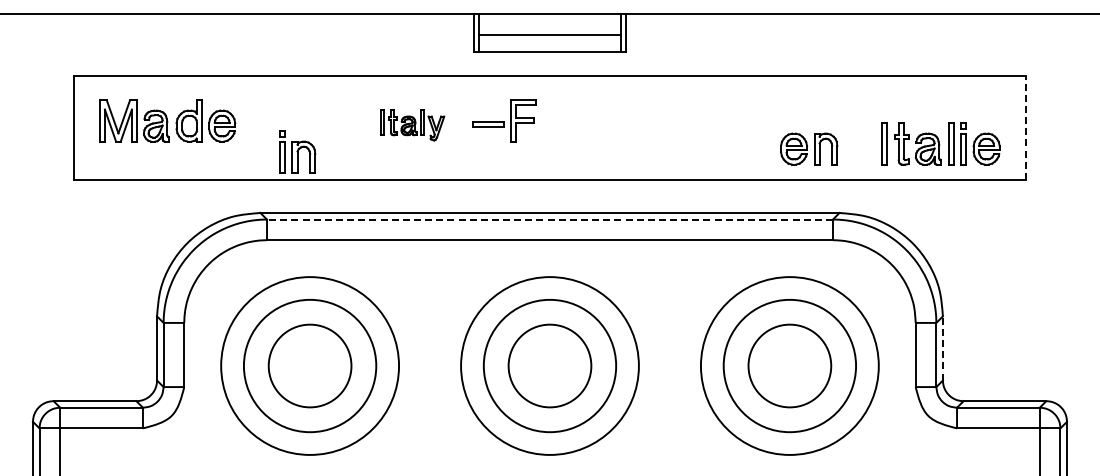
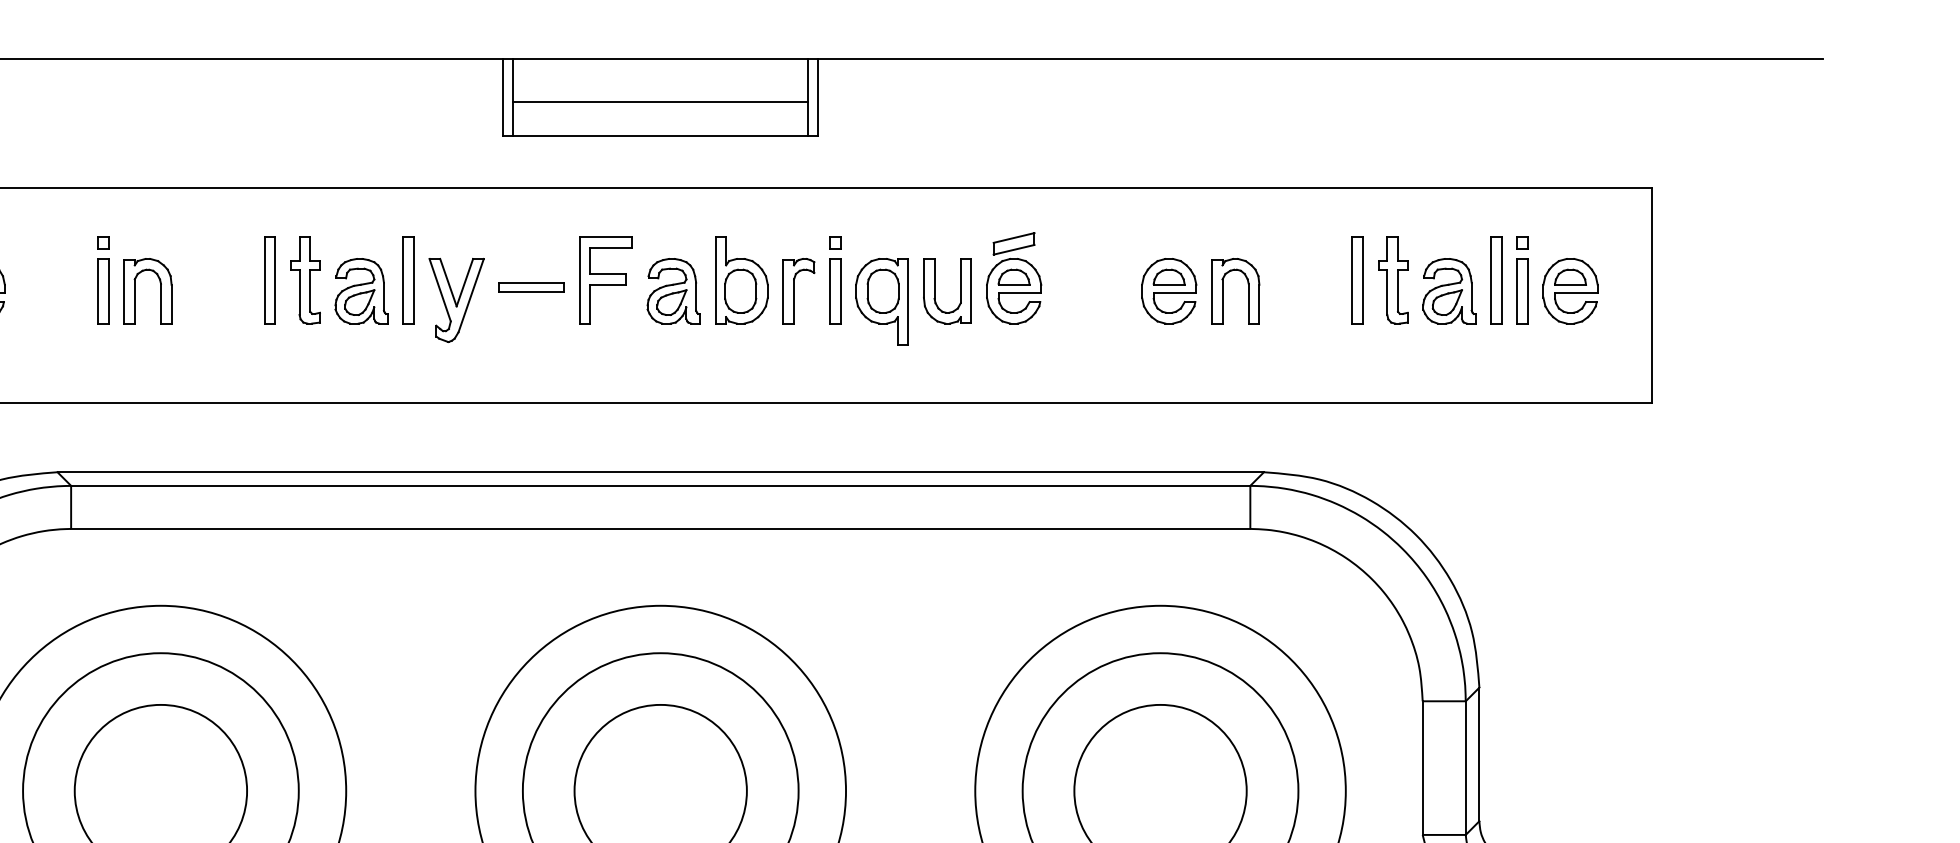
part: (637, 124) -> (843, 287), added
part: (412, 125) -> (374, 289), size x1.67
line: (1025, 128) -> (1651, 296), dashed -> solid
part: (940, 143) -> (1474, 279), moved
part: (809, 148) -> (1201, 289), moved
part: (297, 151) -> (134, 279), moved
line: (549, 219) -> (659, 485), dashed -> solid
line: (942, 347) -> (1478, 752), dashed -> solid

